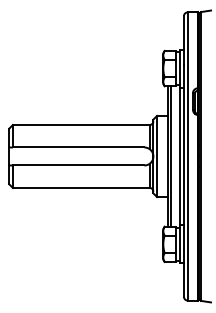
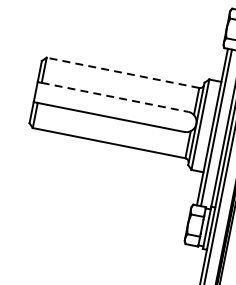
line: (80, 124) -> (122, 72), solid -> dashed
line: (78, 147) -> (114, 97), solid -> dashed

